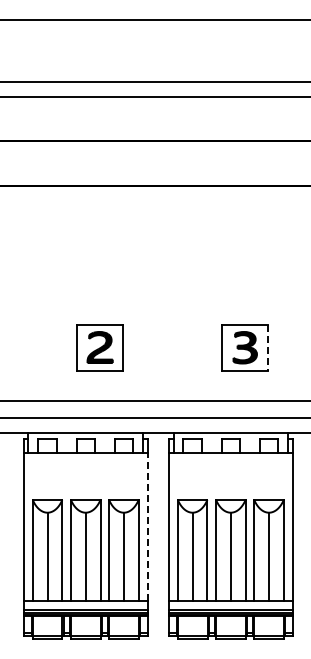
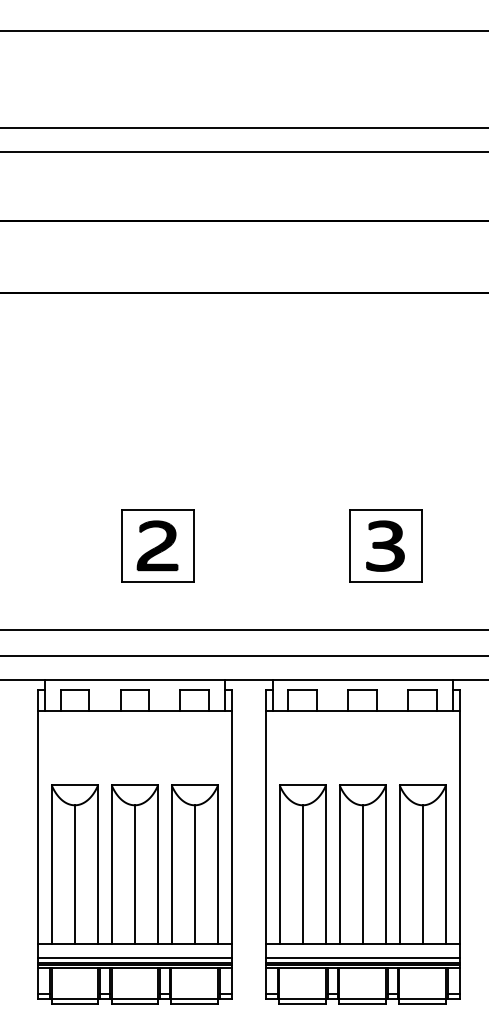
line: (268, 347) -> (422, 545), dashed -> solid
line: (147, 526) -> (231, 826), dashed -> solid

